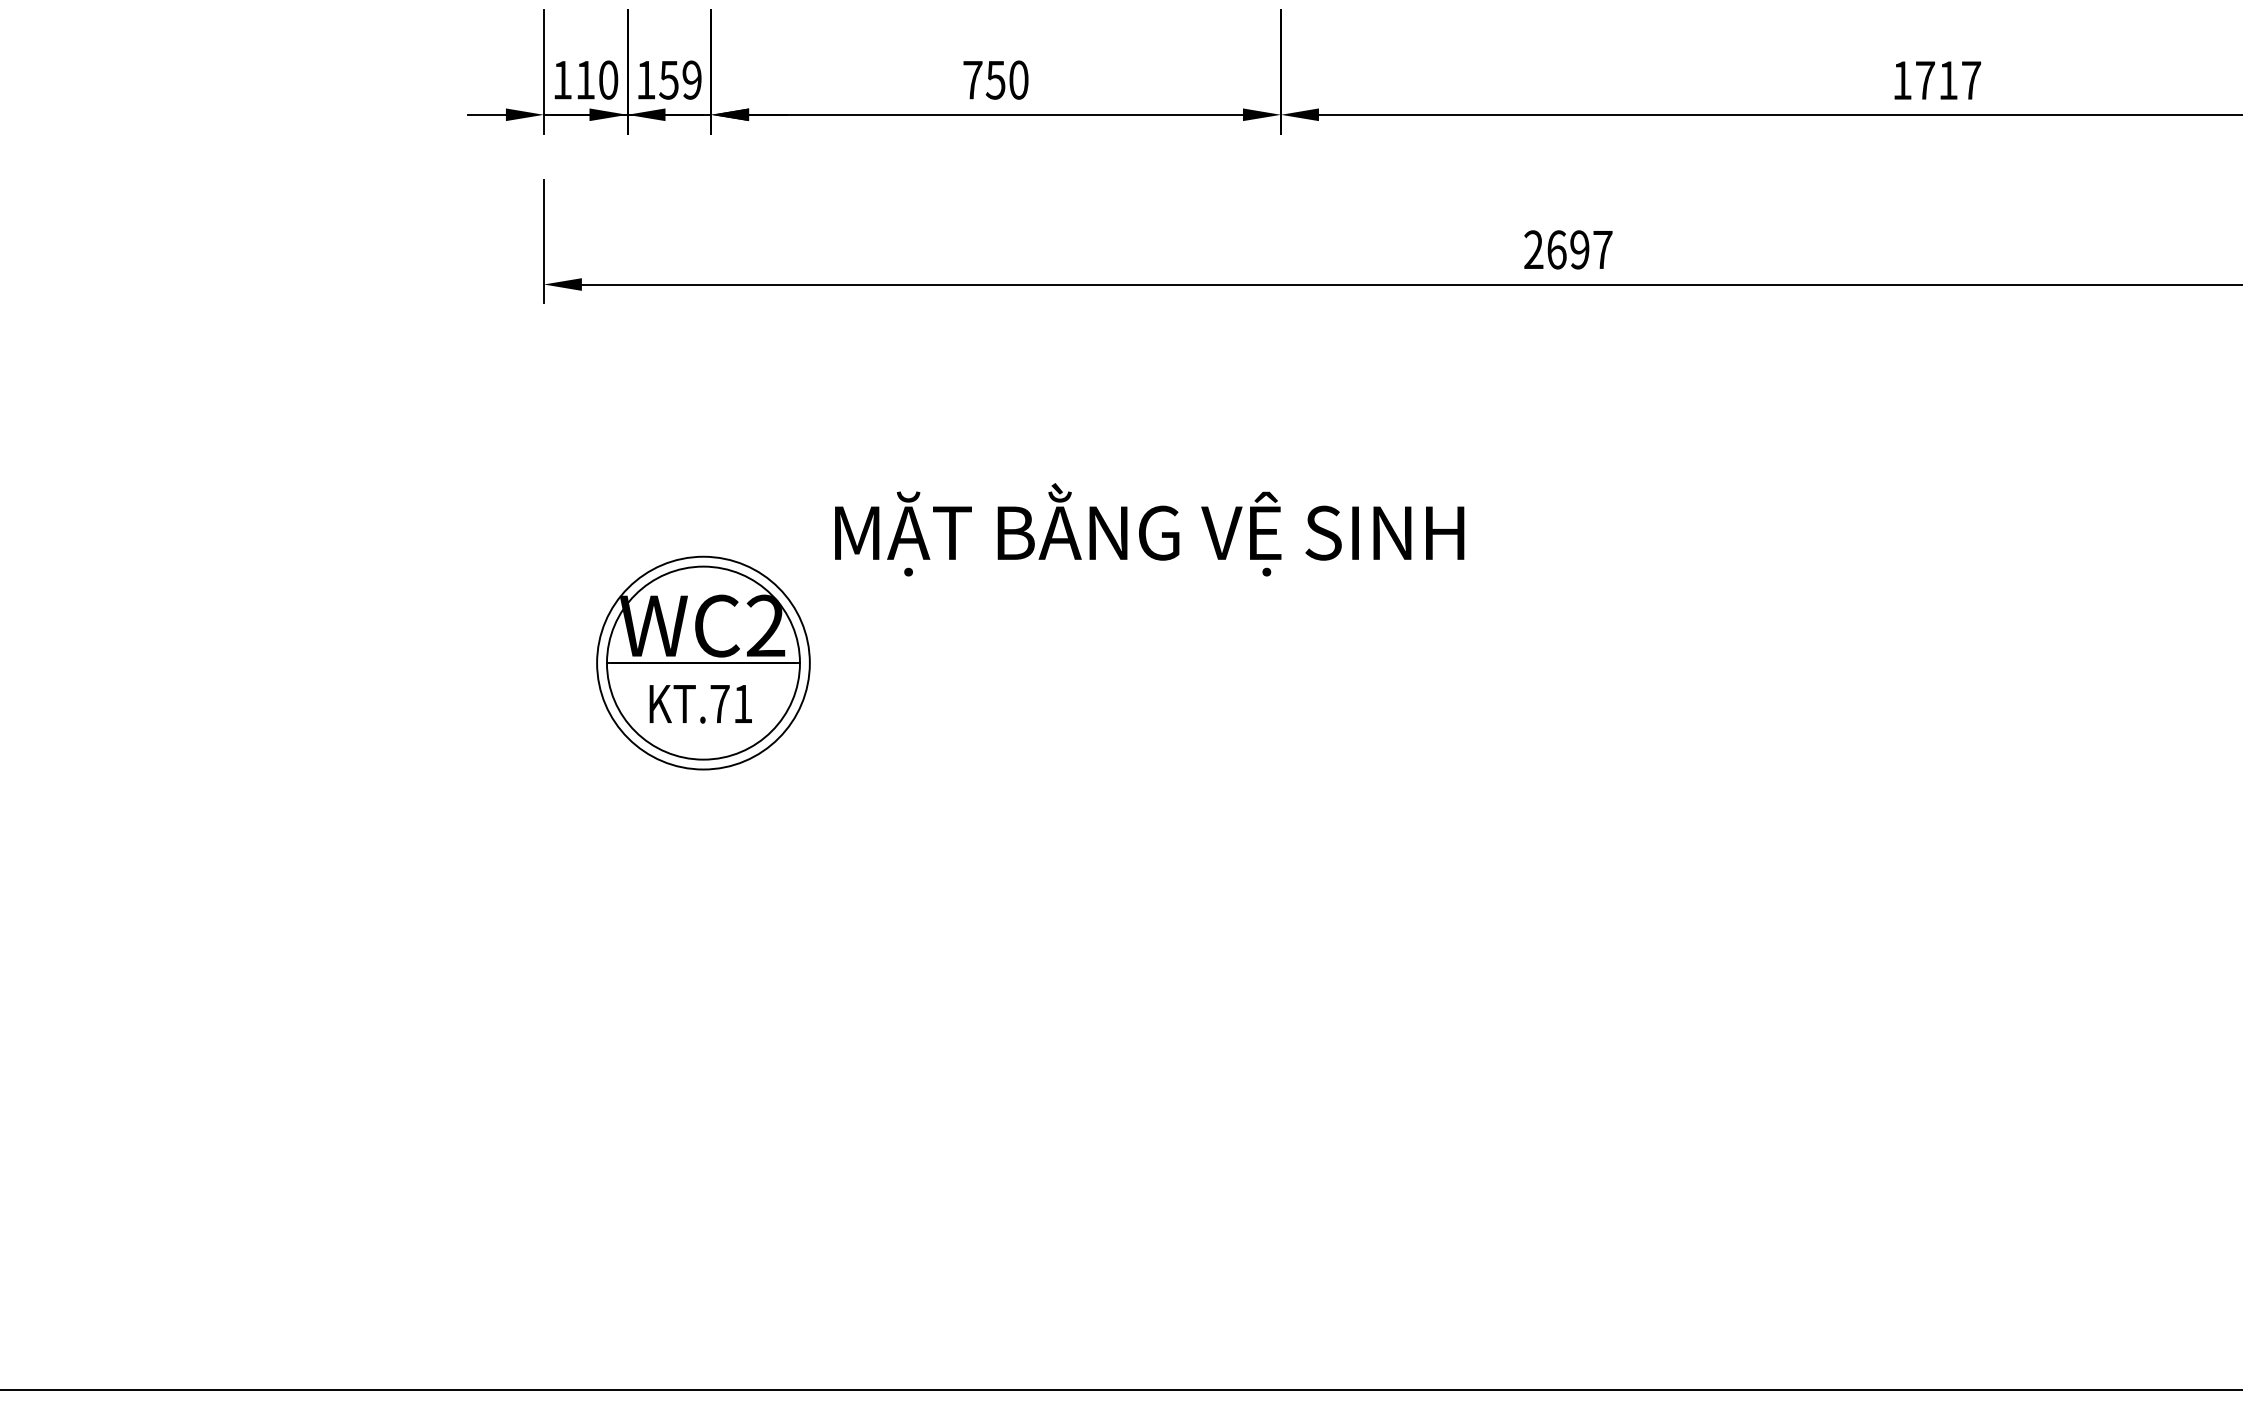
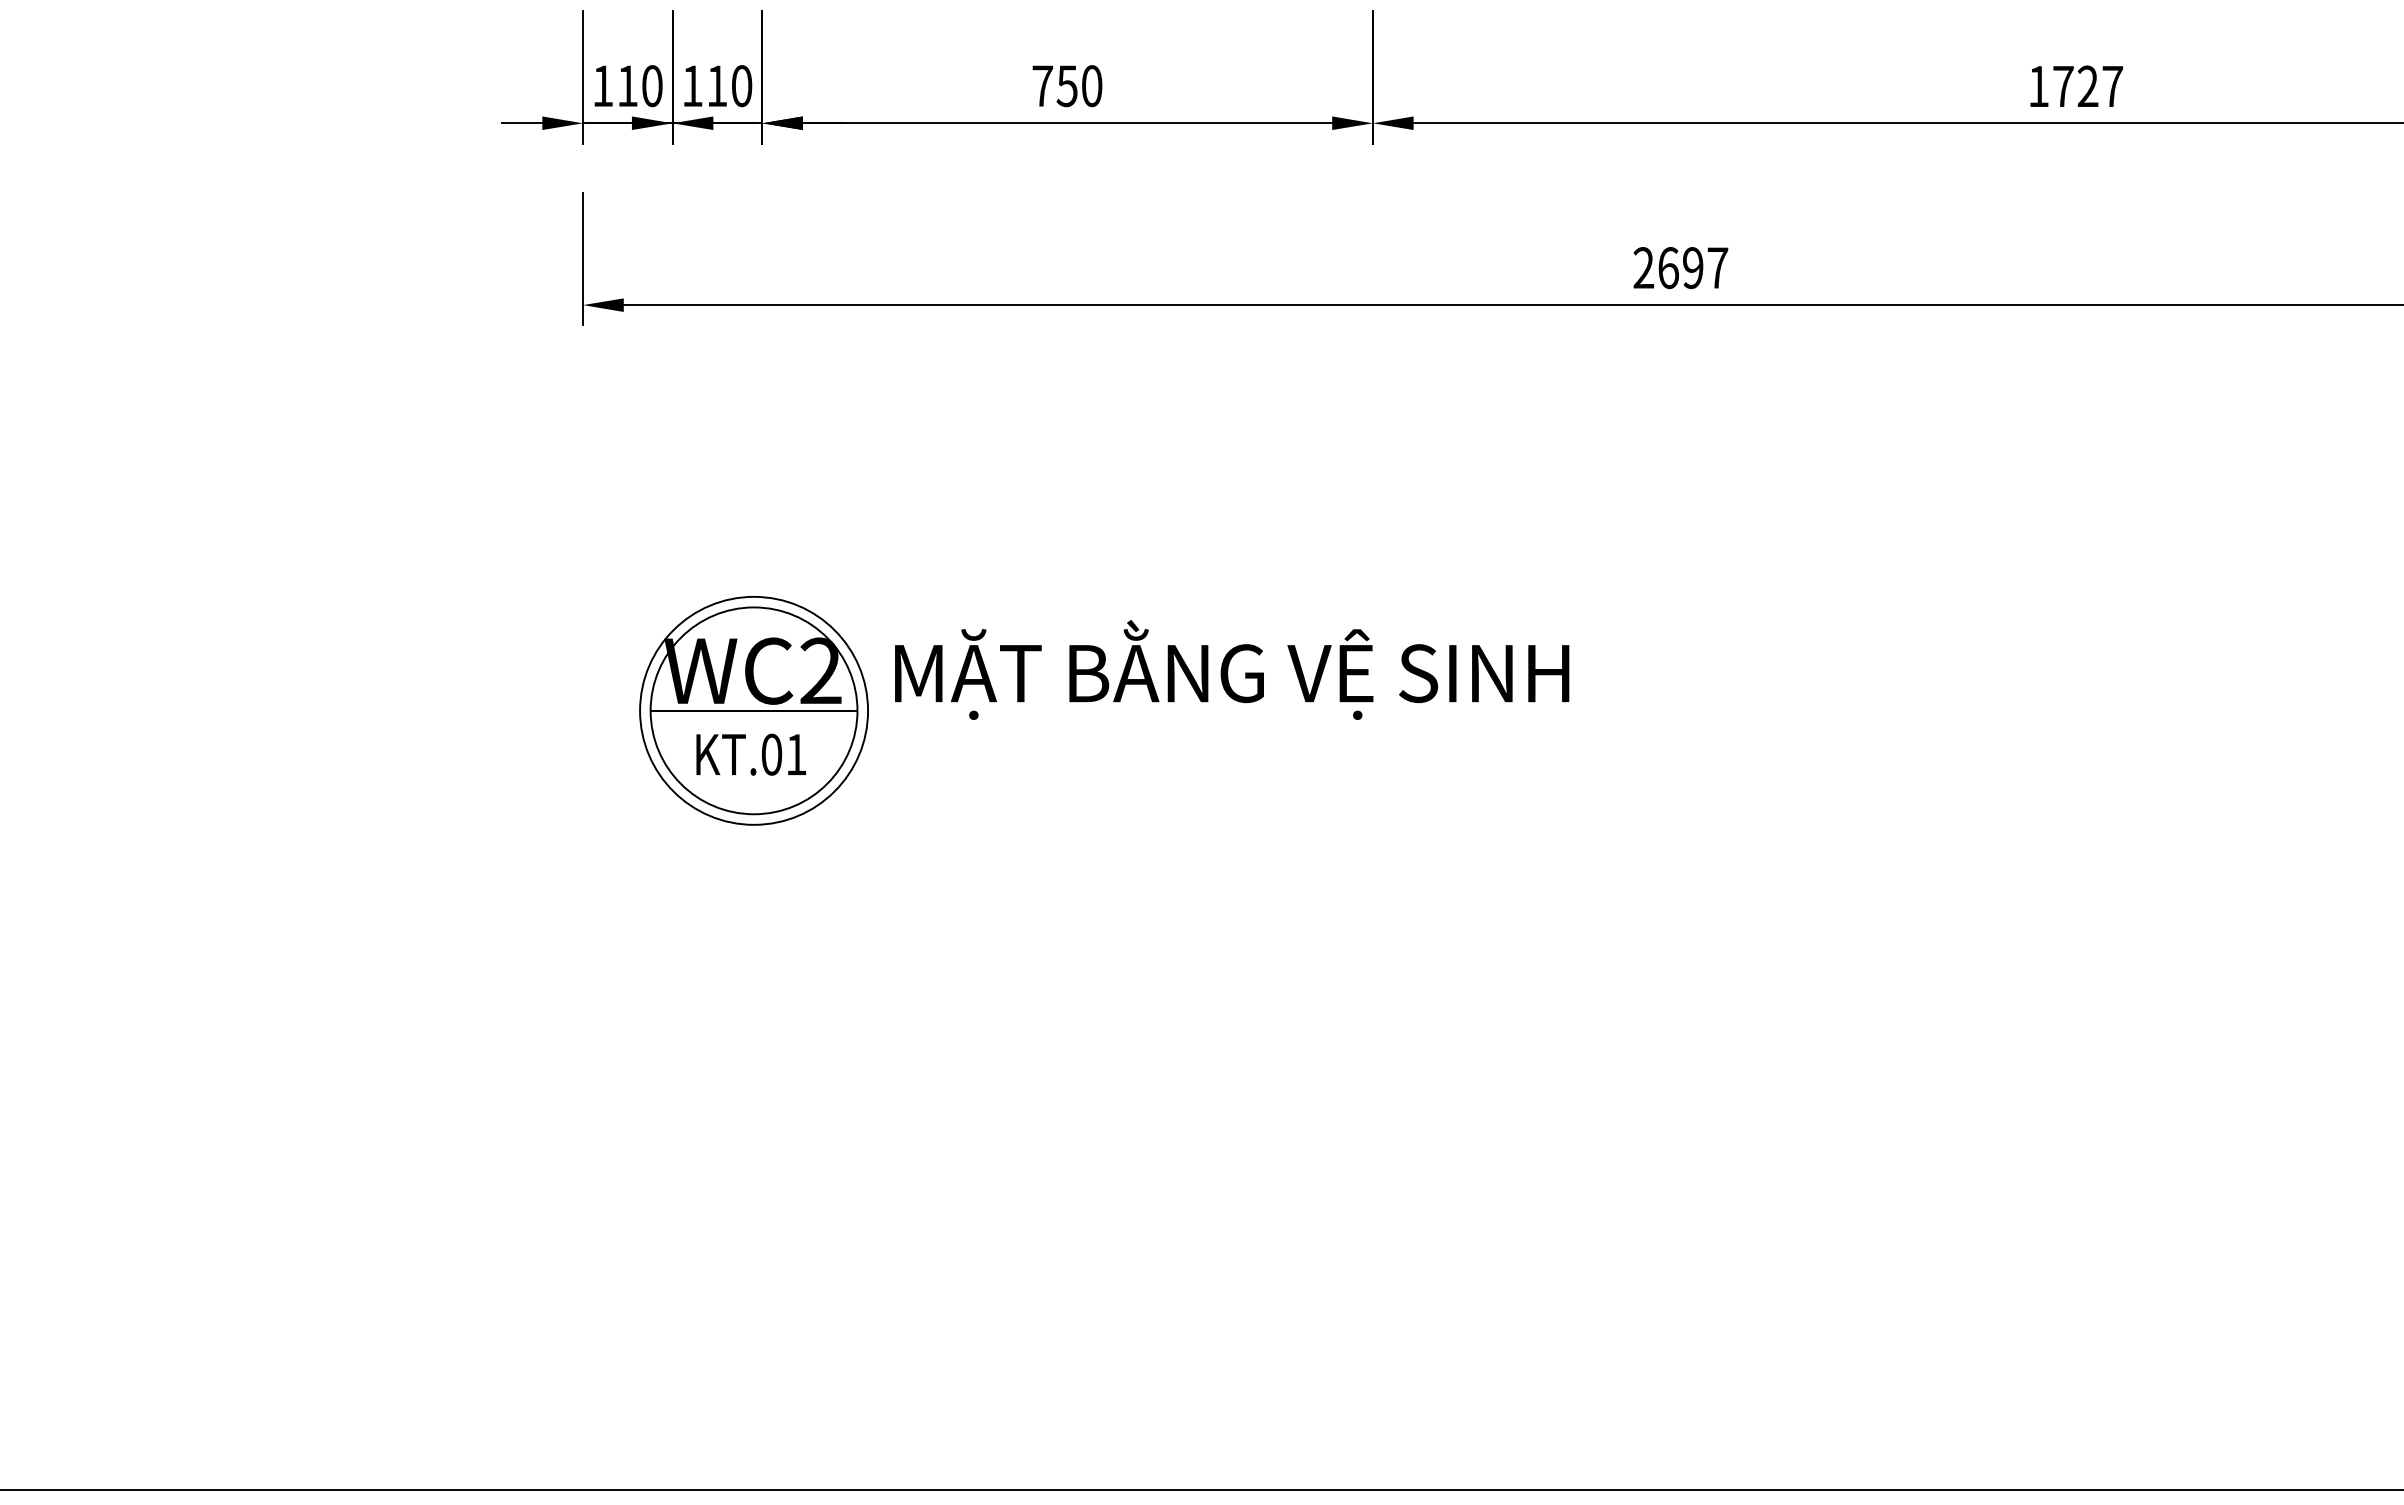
text: (1947, 79) -> (2087, 85), 1717 -> 1727
text: (680, 80) -> (729, 86), 159 -> 110
text: (1149, 529) -> (1232, 669), moved
text: (719, 703) -> (771, 754), KT.71 -> KT.01

